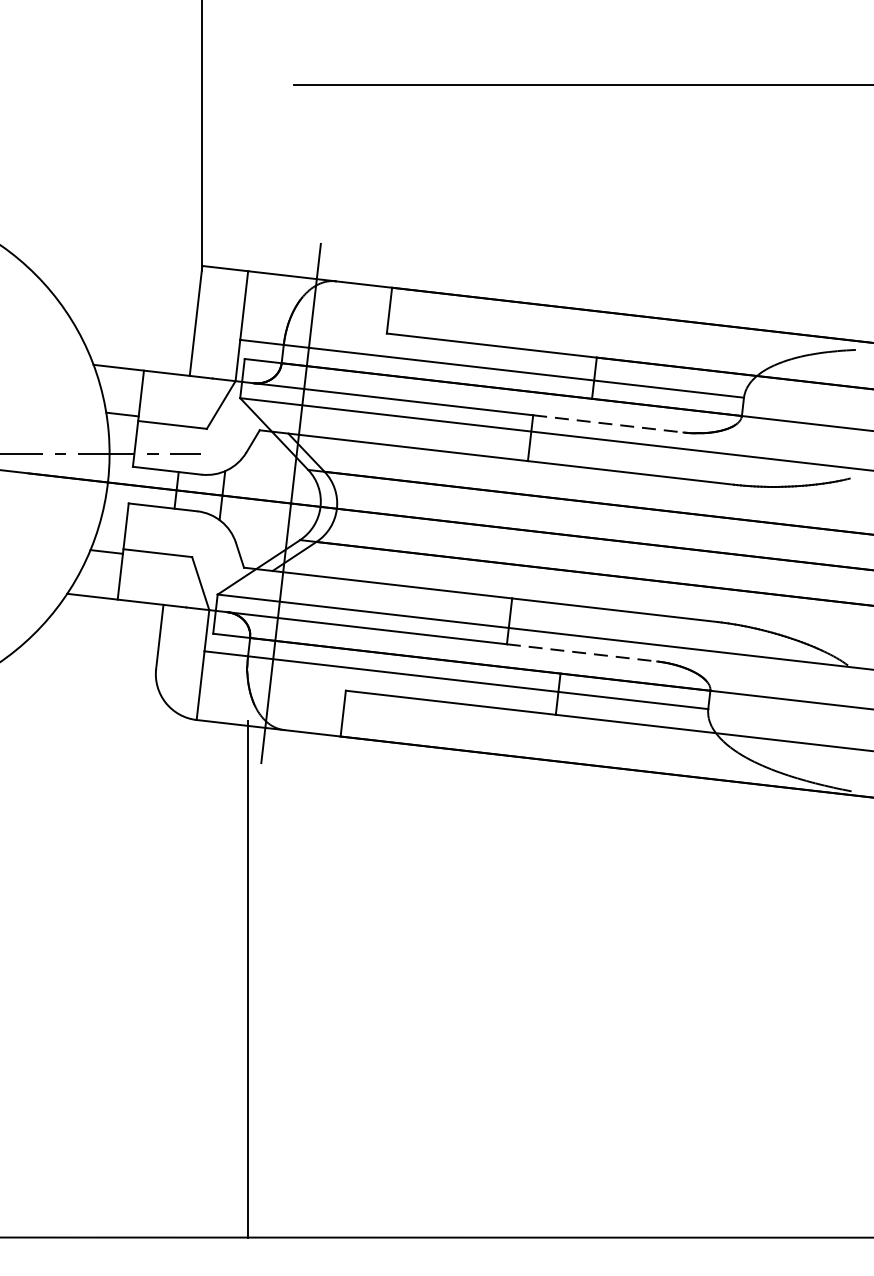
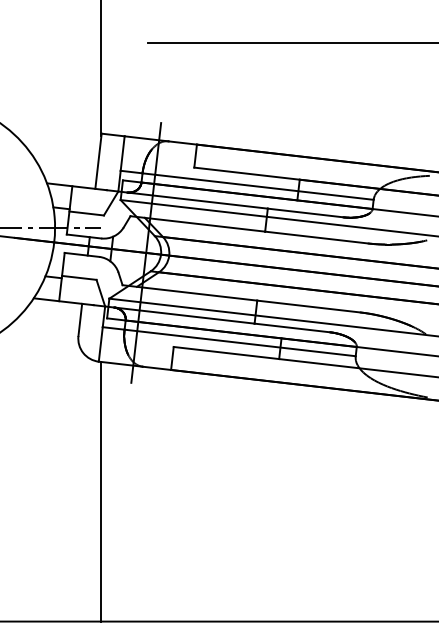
line: (608, 422) -> (305, 212), dashed -> solid
line: (582, 651) -> (292, 327), dashed -> solid
line: (247, 978) -> (101, 491), moved

